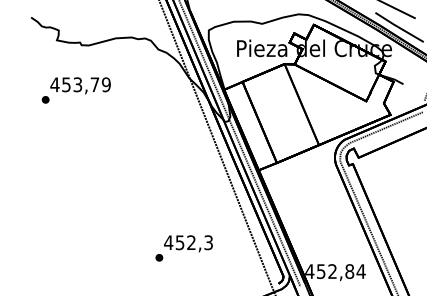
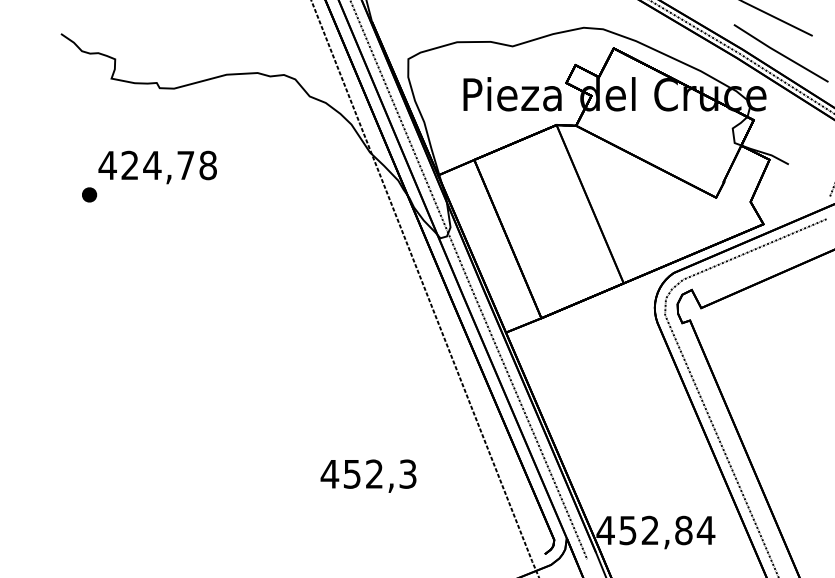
text: (86, 84) -> (169, 164), 453,79 -> 424,78
part: (159, 257) -> (311, 503), removed

